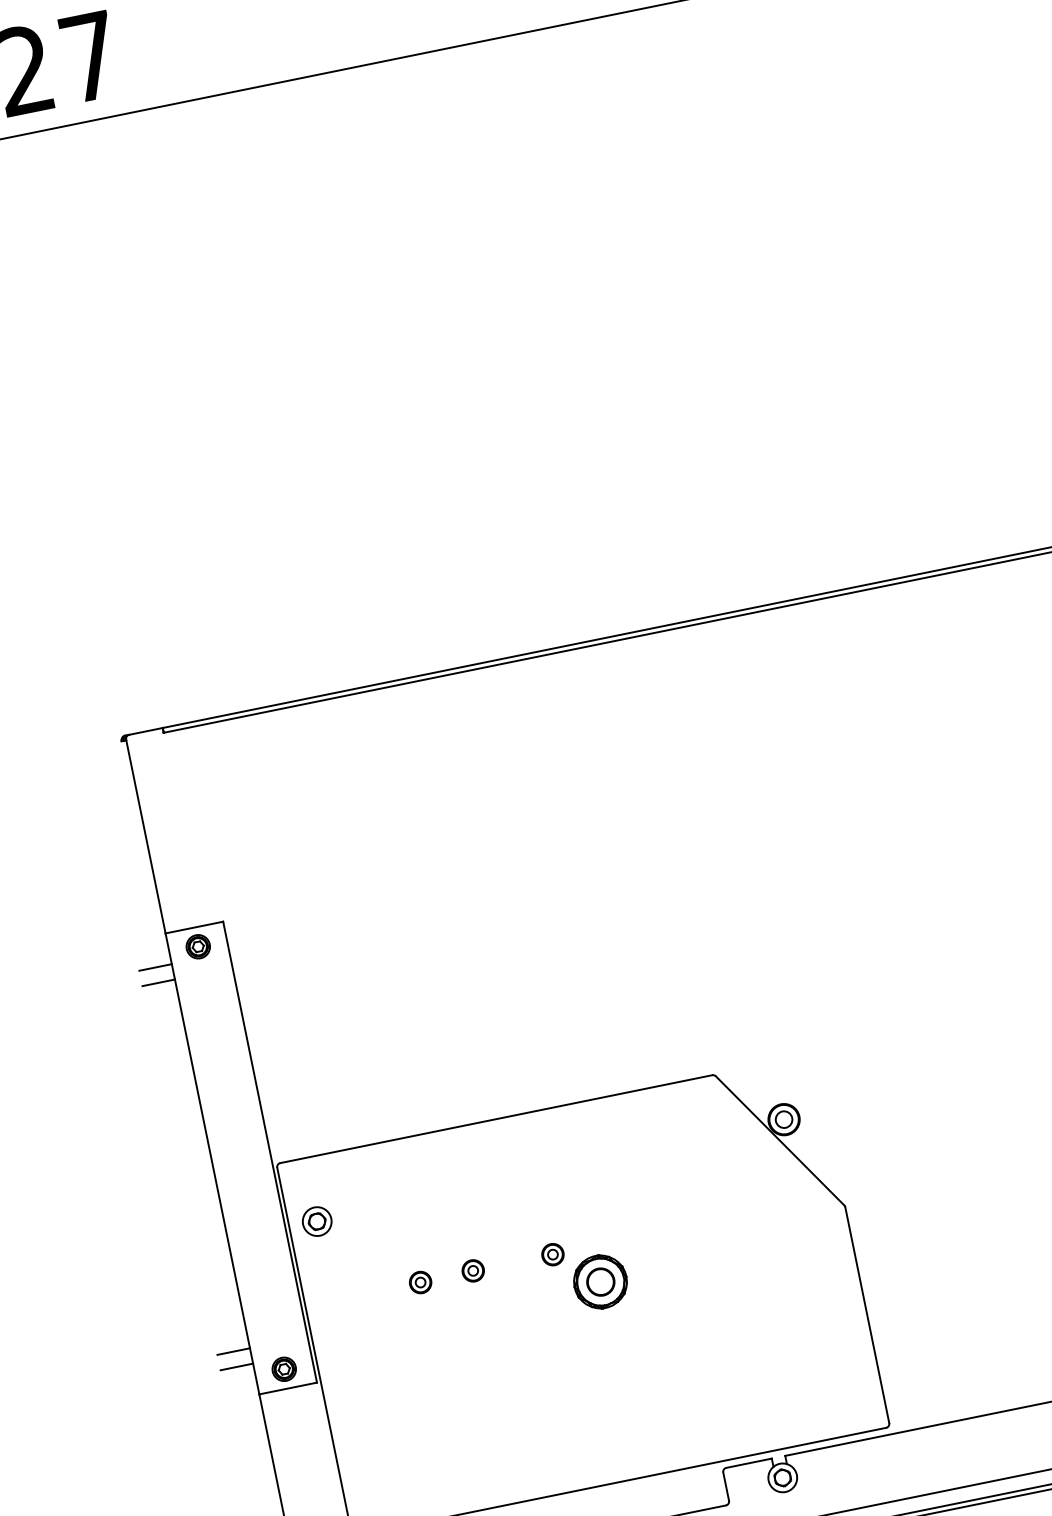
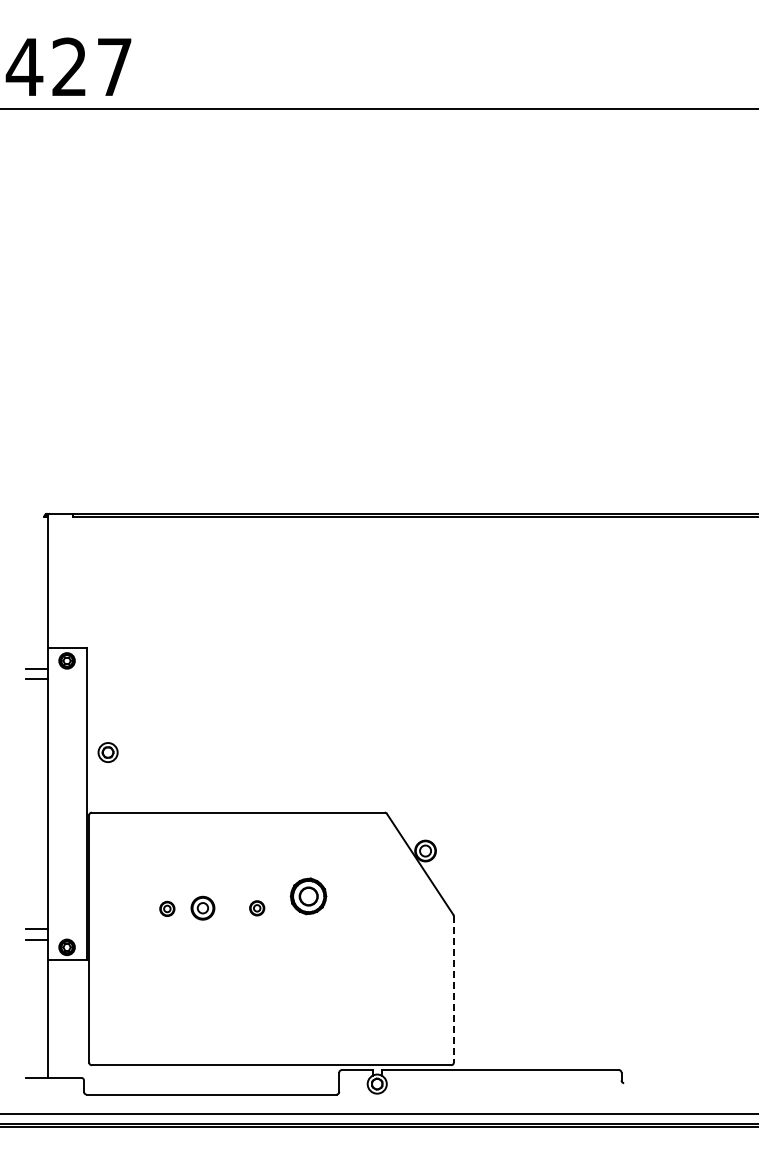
part: (316, 1221) -> (107, 752), moved
part: (473, 1271) -> (203, 908), size x1.6
part: (600, 1282) -> (308, 896), moved
line: (866, 1315) -> (453, 989), solid -> dashed

